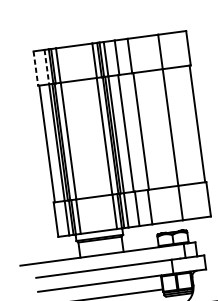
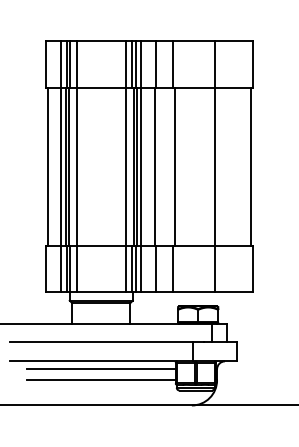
line: (47, 67) -> (61, 65), dashed -> solid
line: (35, 69) -> (46, 65), dashed -> solid
line: (106, 288) -> (100, 369), added

